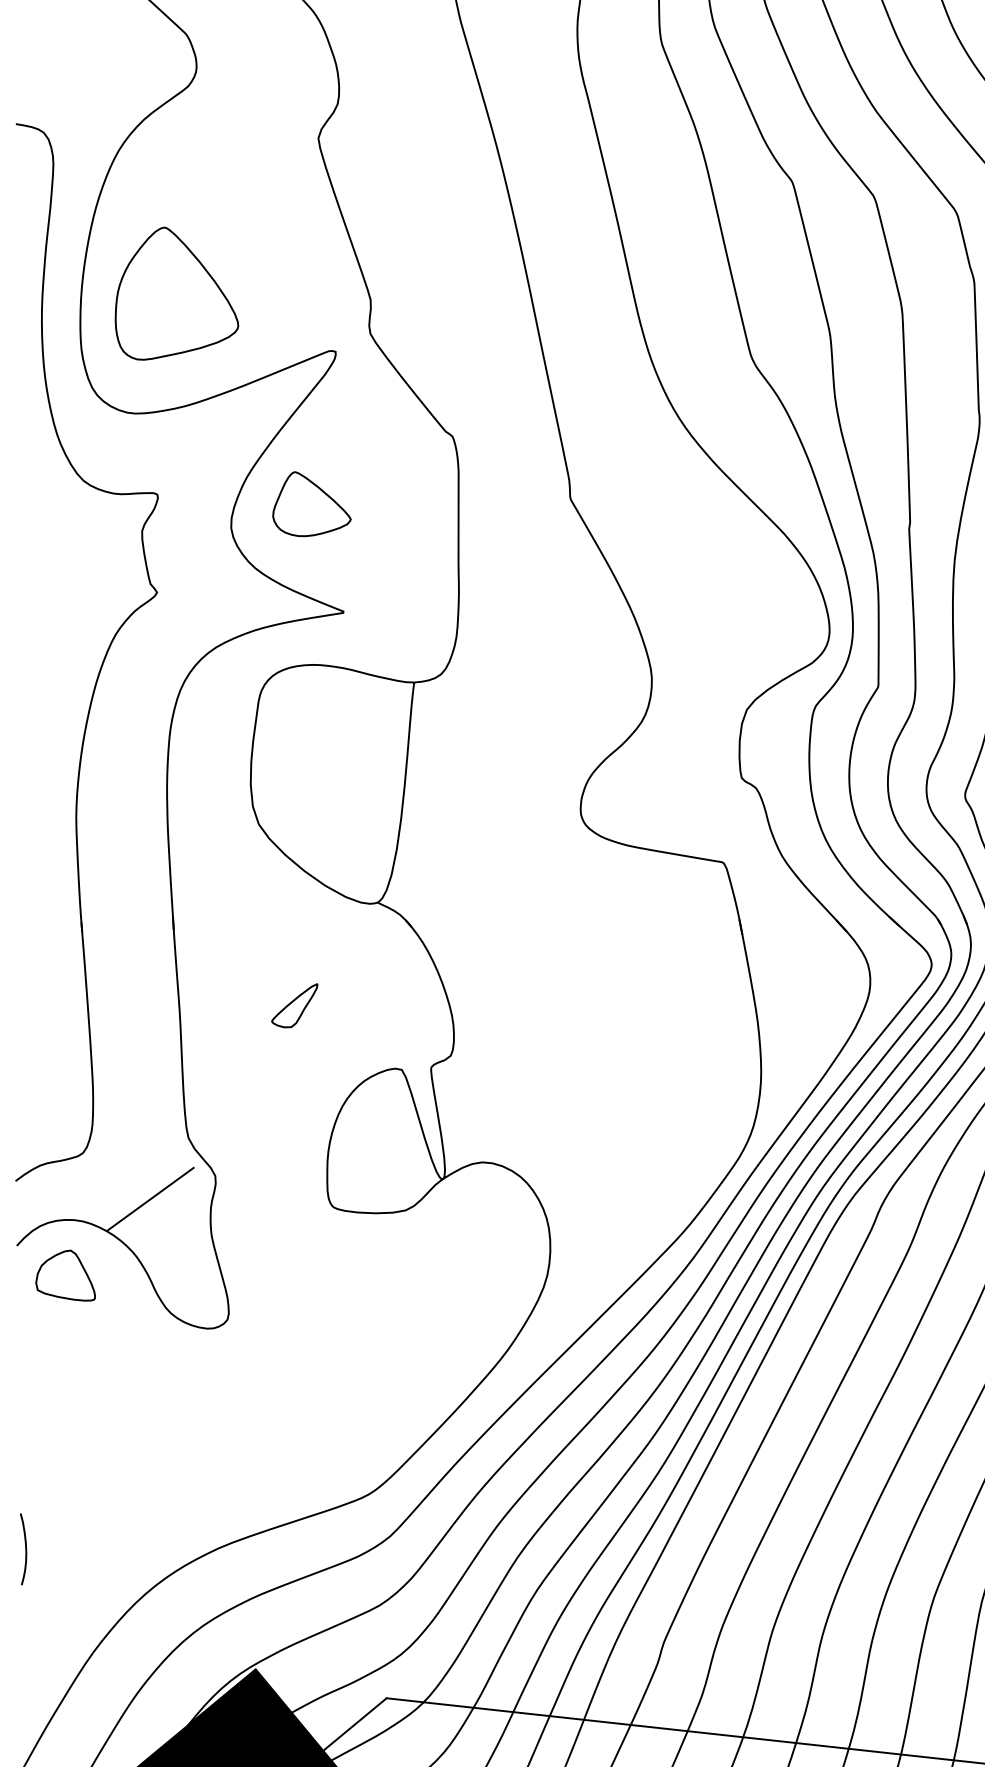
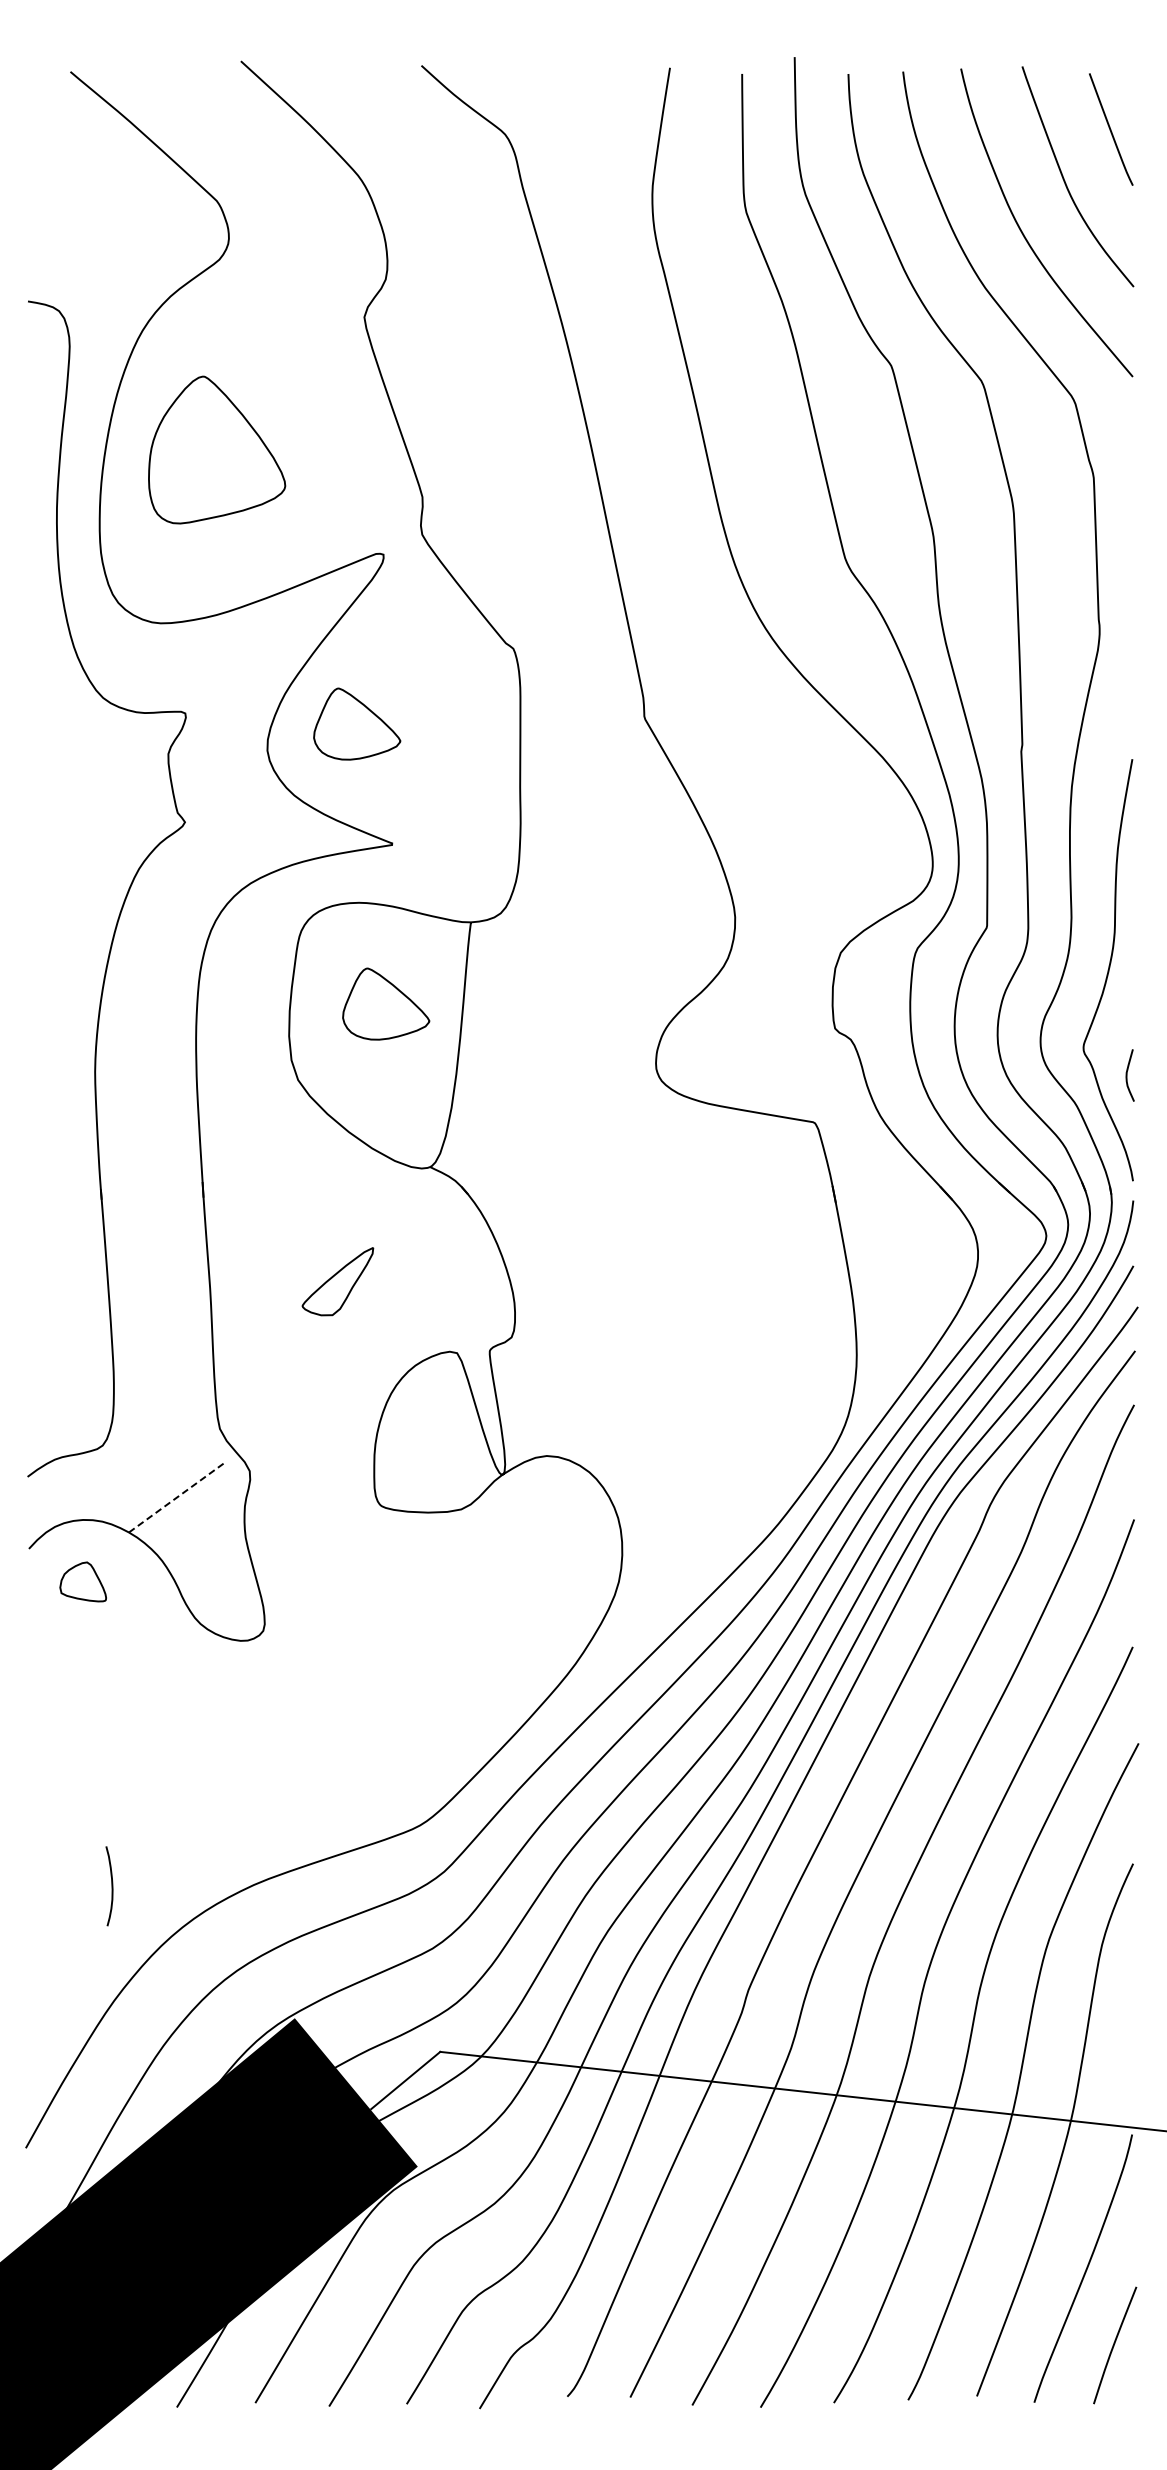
part: (177, 293) -> (217, 449), moved
part: (338, 755) -> (386, 1003), added
part: (295, 1005) -> (338, 1281), size x1.4
line: (151, 1198) -> (178, 1496), solid -> dashed
part: (64, 1275) -> (82, 1581), size x0.7
curve: (25, 1549) -> (111, 1886), moved

